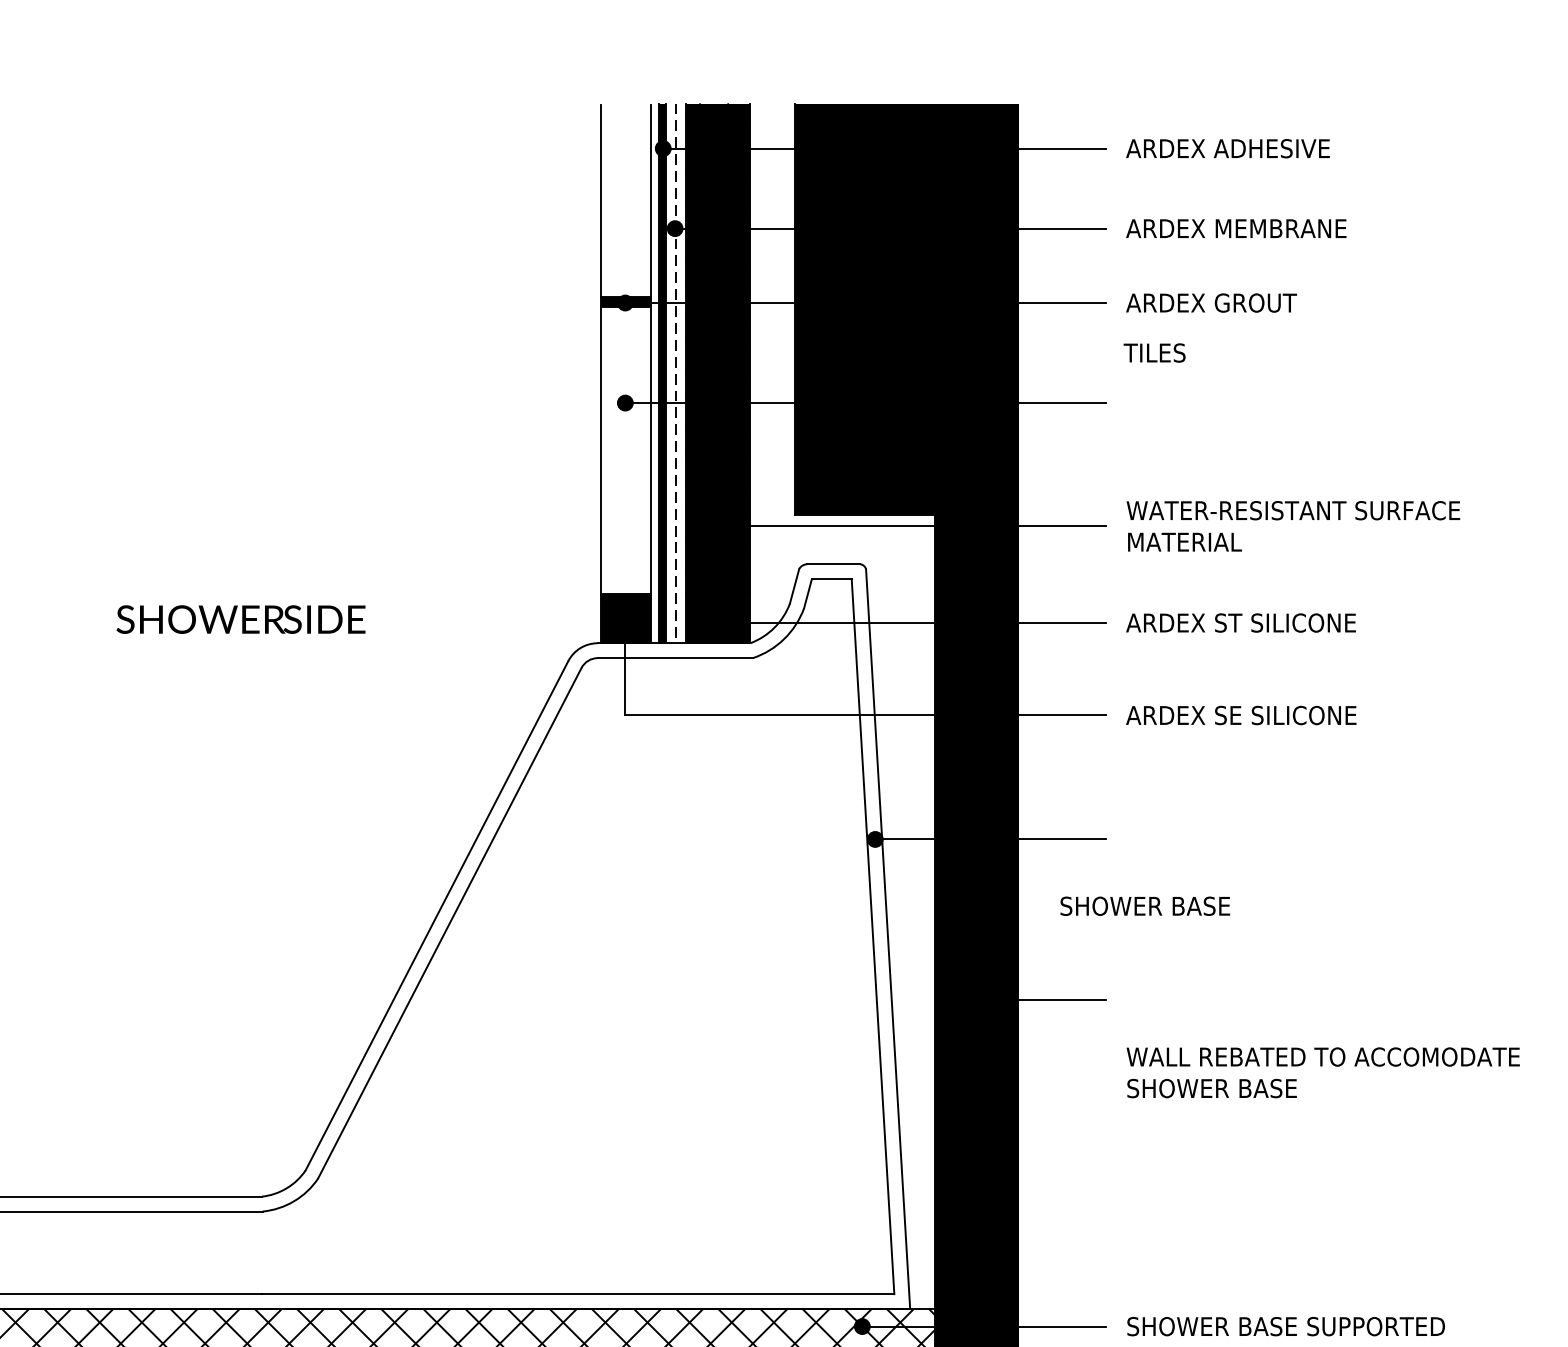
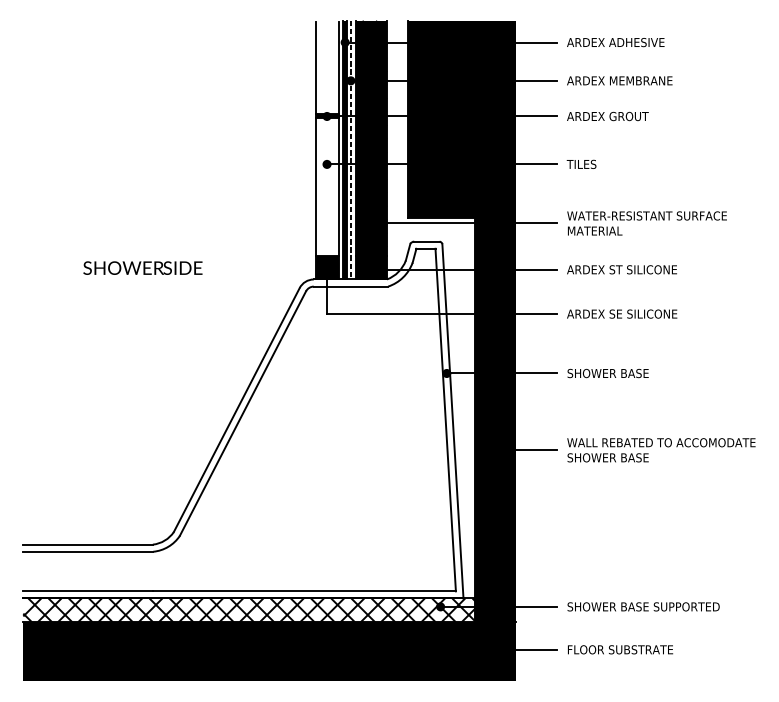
text: (1154, 351) -> (581, 163), moved
text: (1143, 906) -> (607, 373), moved
text: (1323, 1073) -> (661, 450), moved

